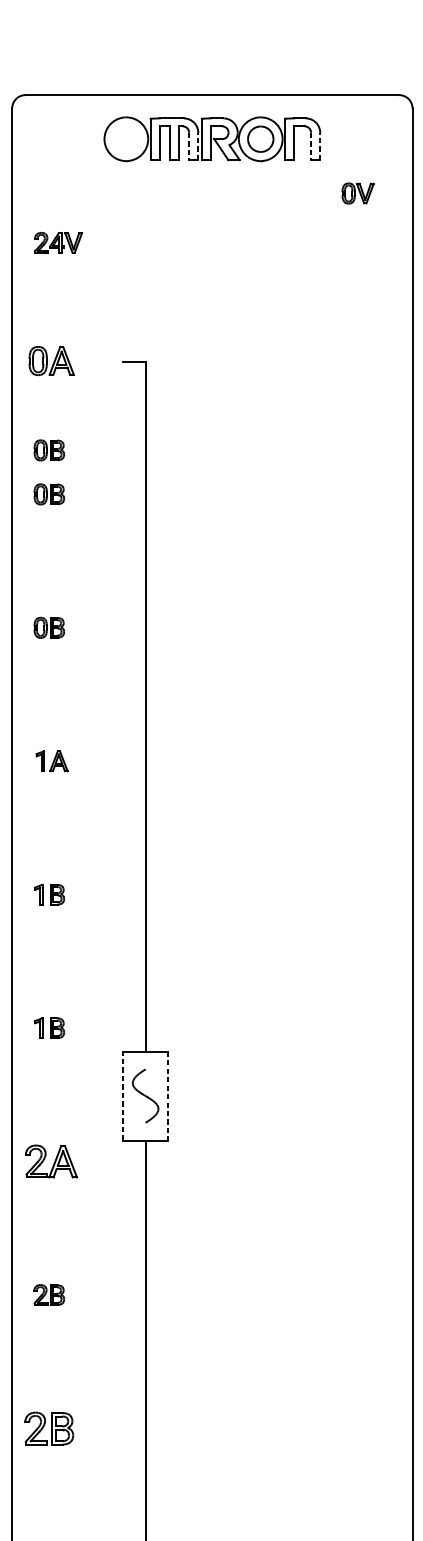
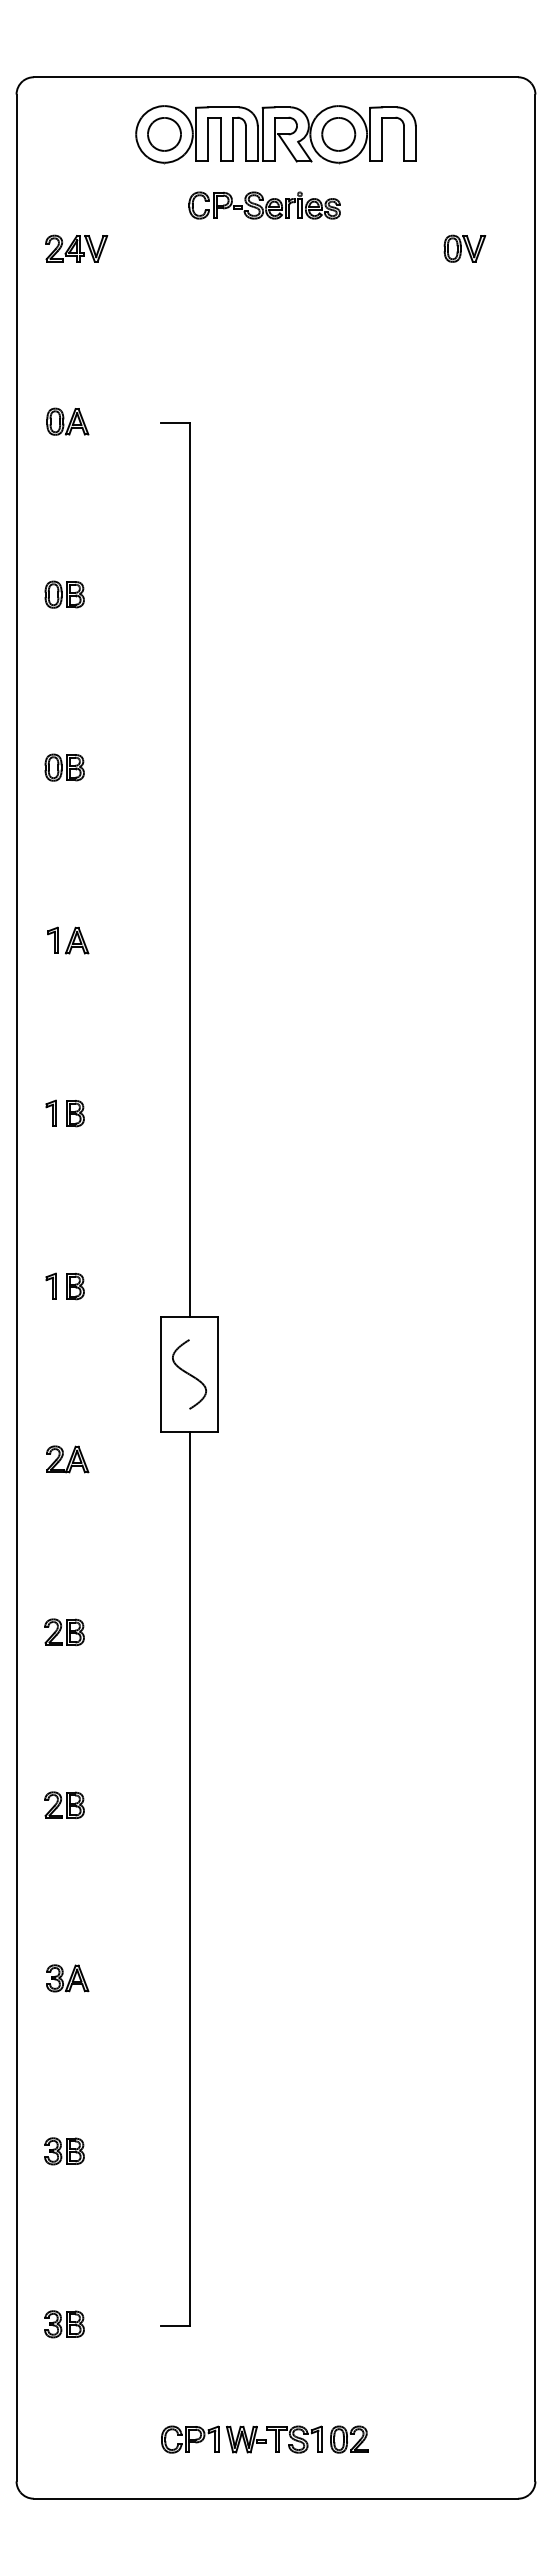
part: (126, 139) -> (164, 134), added
line: (188, 146) -> (245, 143), dashed -> solid
line: (198, 146) -> (257, 143), dashed -> solid
line: (310, 146) -> (403, 143), dashed -> solid
line: (320, 146) -> (415, 143), dashed -> solid
part: (357, 193) -> (464, 248), moved
part: (203, 194) -> (264, 205), added
part: (58, 242) -> (76, 248), moved
part: (51, 360) -> (67, 421), size x0.71
part: (49, 450) -> (64, 537), removed
line: (123, 1096) -> (160, 1374), dashed -> solid
line: (168, 1096) -> (218, 1374), dashed -> solid
part: (51, 1161) -> (67, 1459), size x0.62
part: (49, 1427) -> (64, 1804), size x0.62

